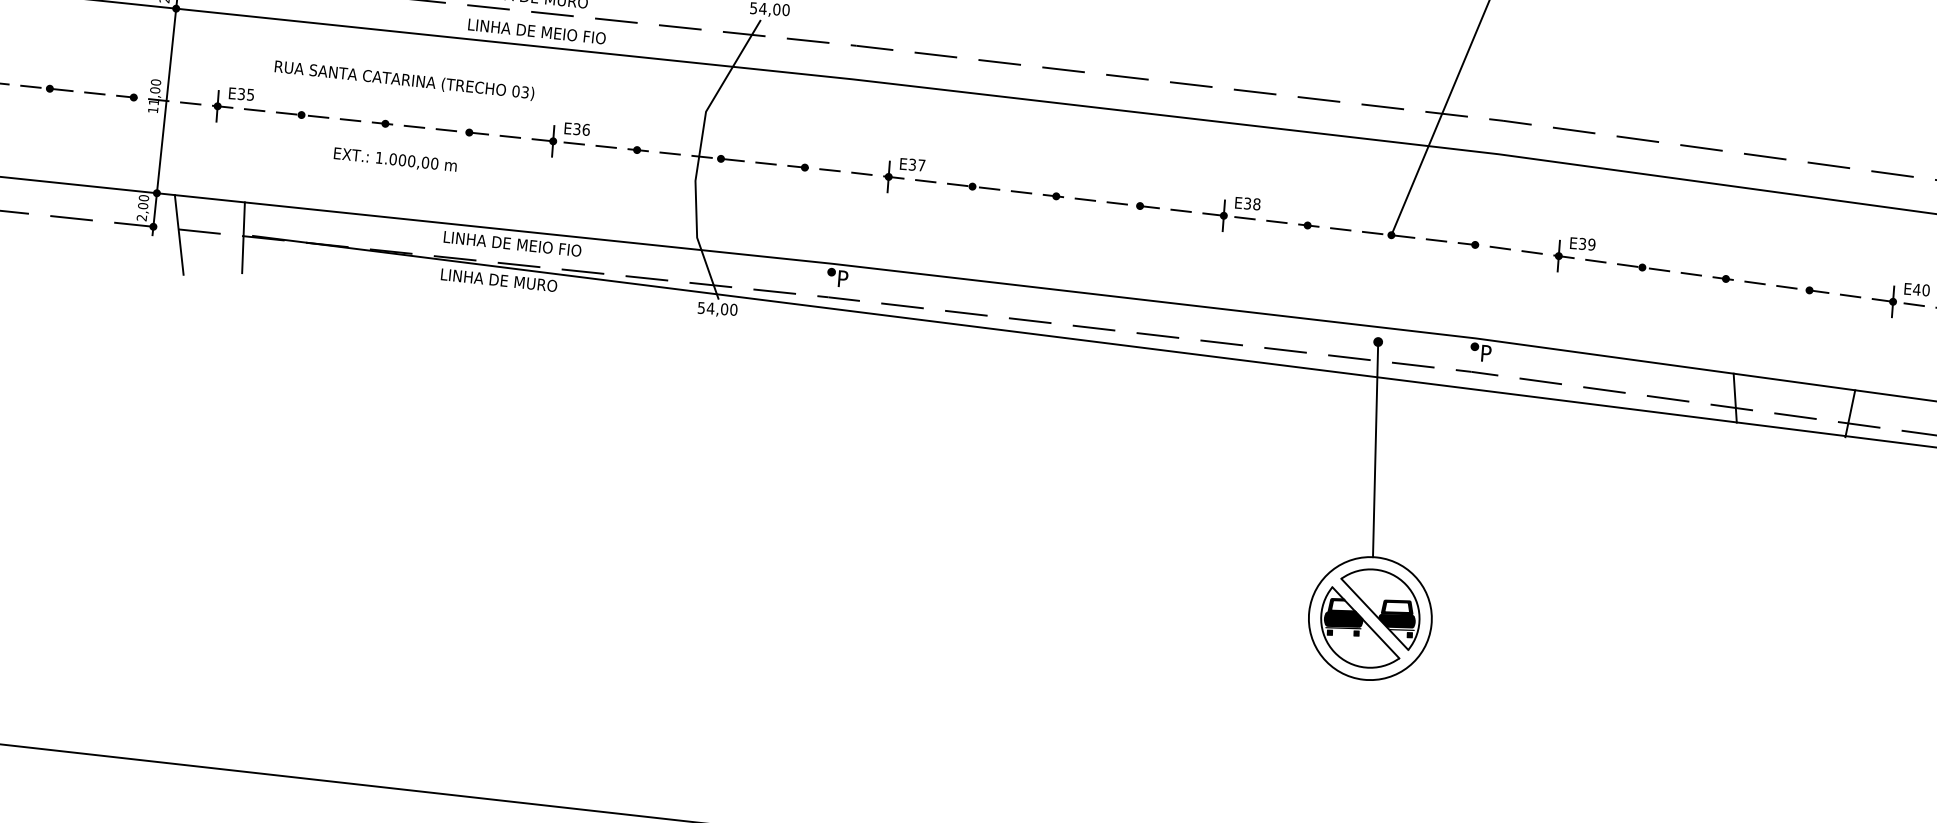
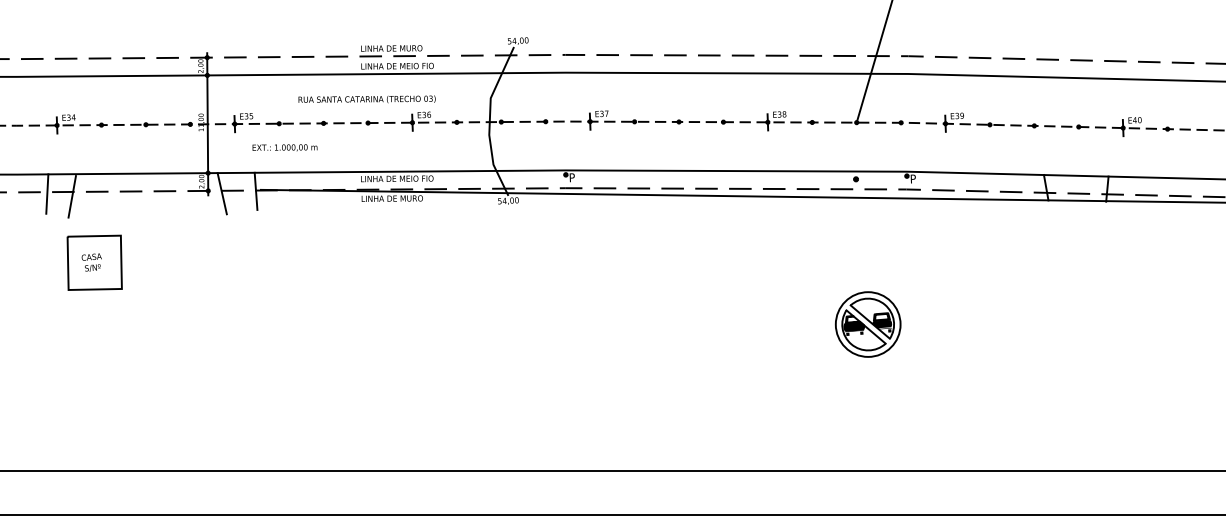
text: (403, 80) -> (366, 99), moved
text: (394, 159) -> (284, 147), moved
line: (1374, 448) -> (860, 235), removed

